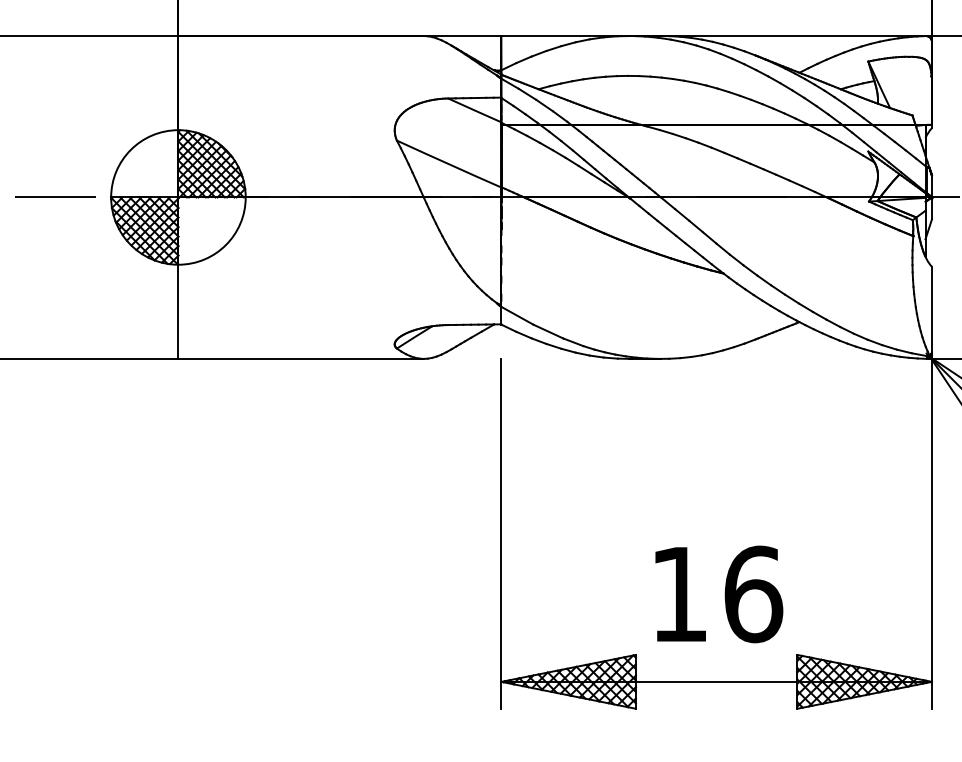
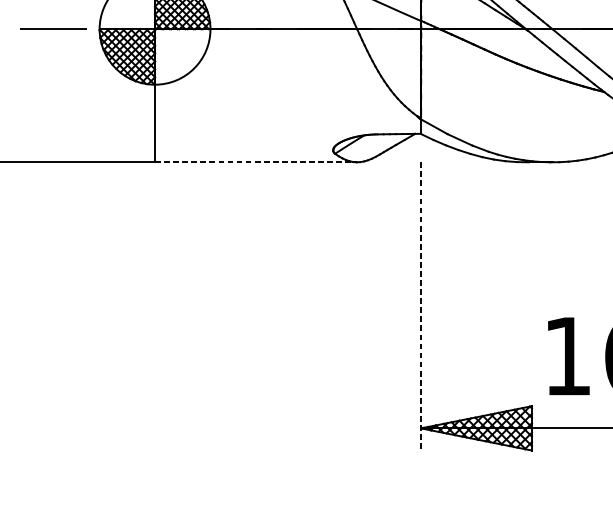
line: (301, 358) -> (256, 161), solid -> dashed
line: (501, 533) -> (421, 306), solid -> dashed

